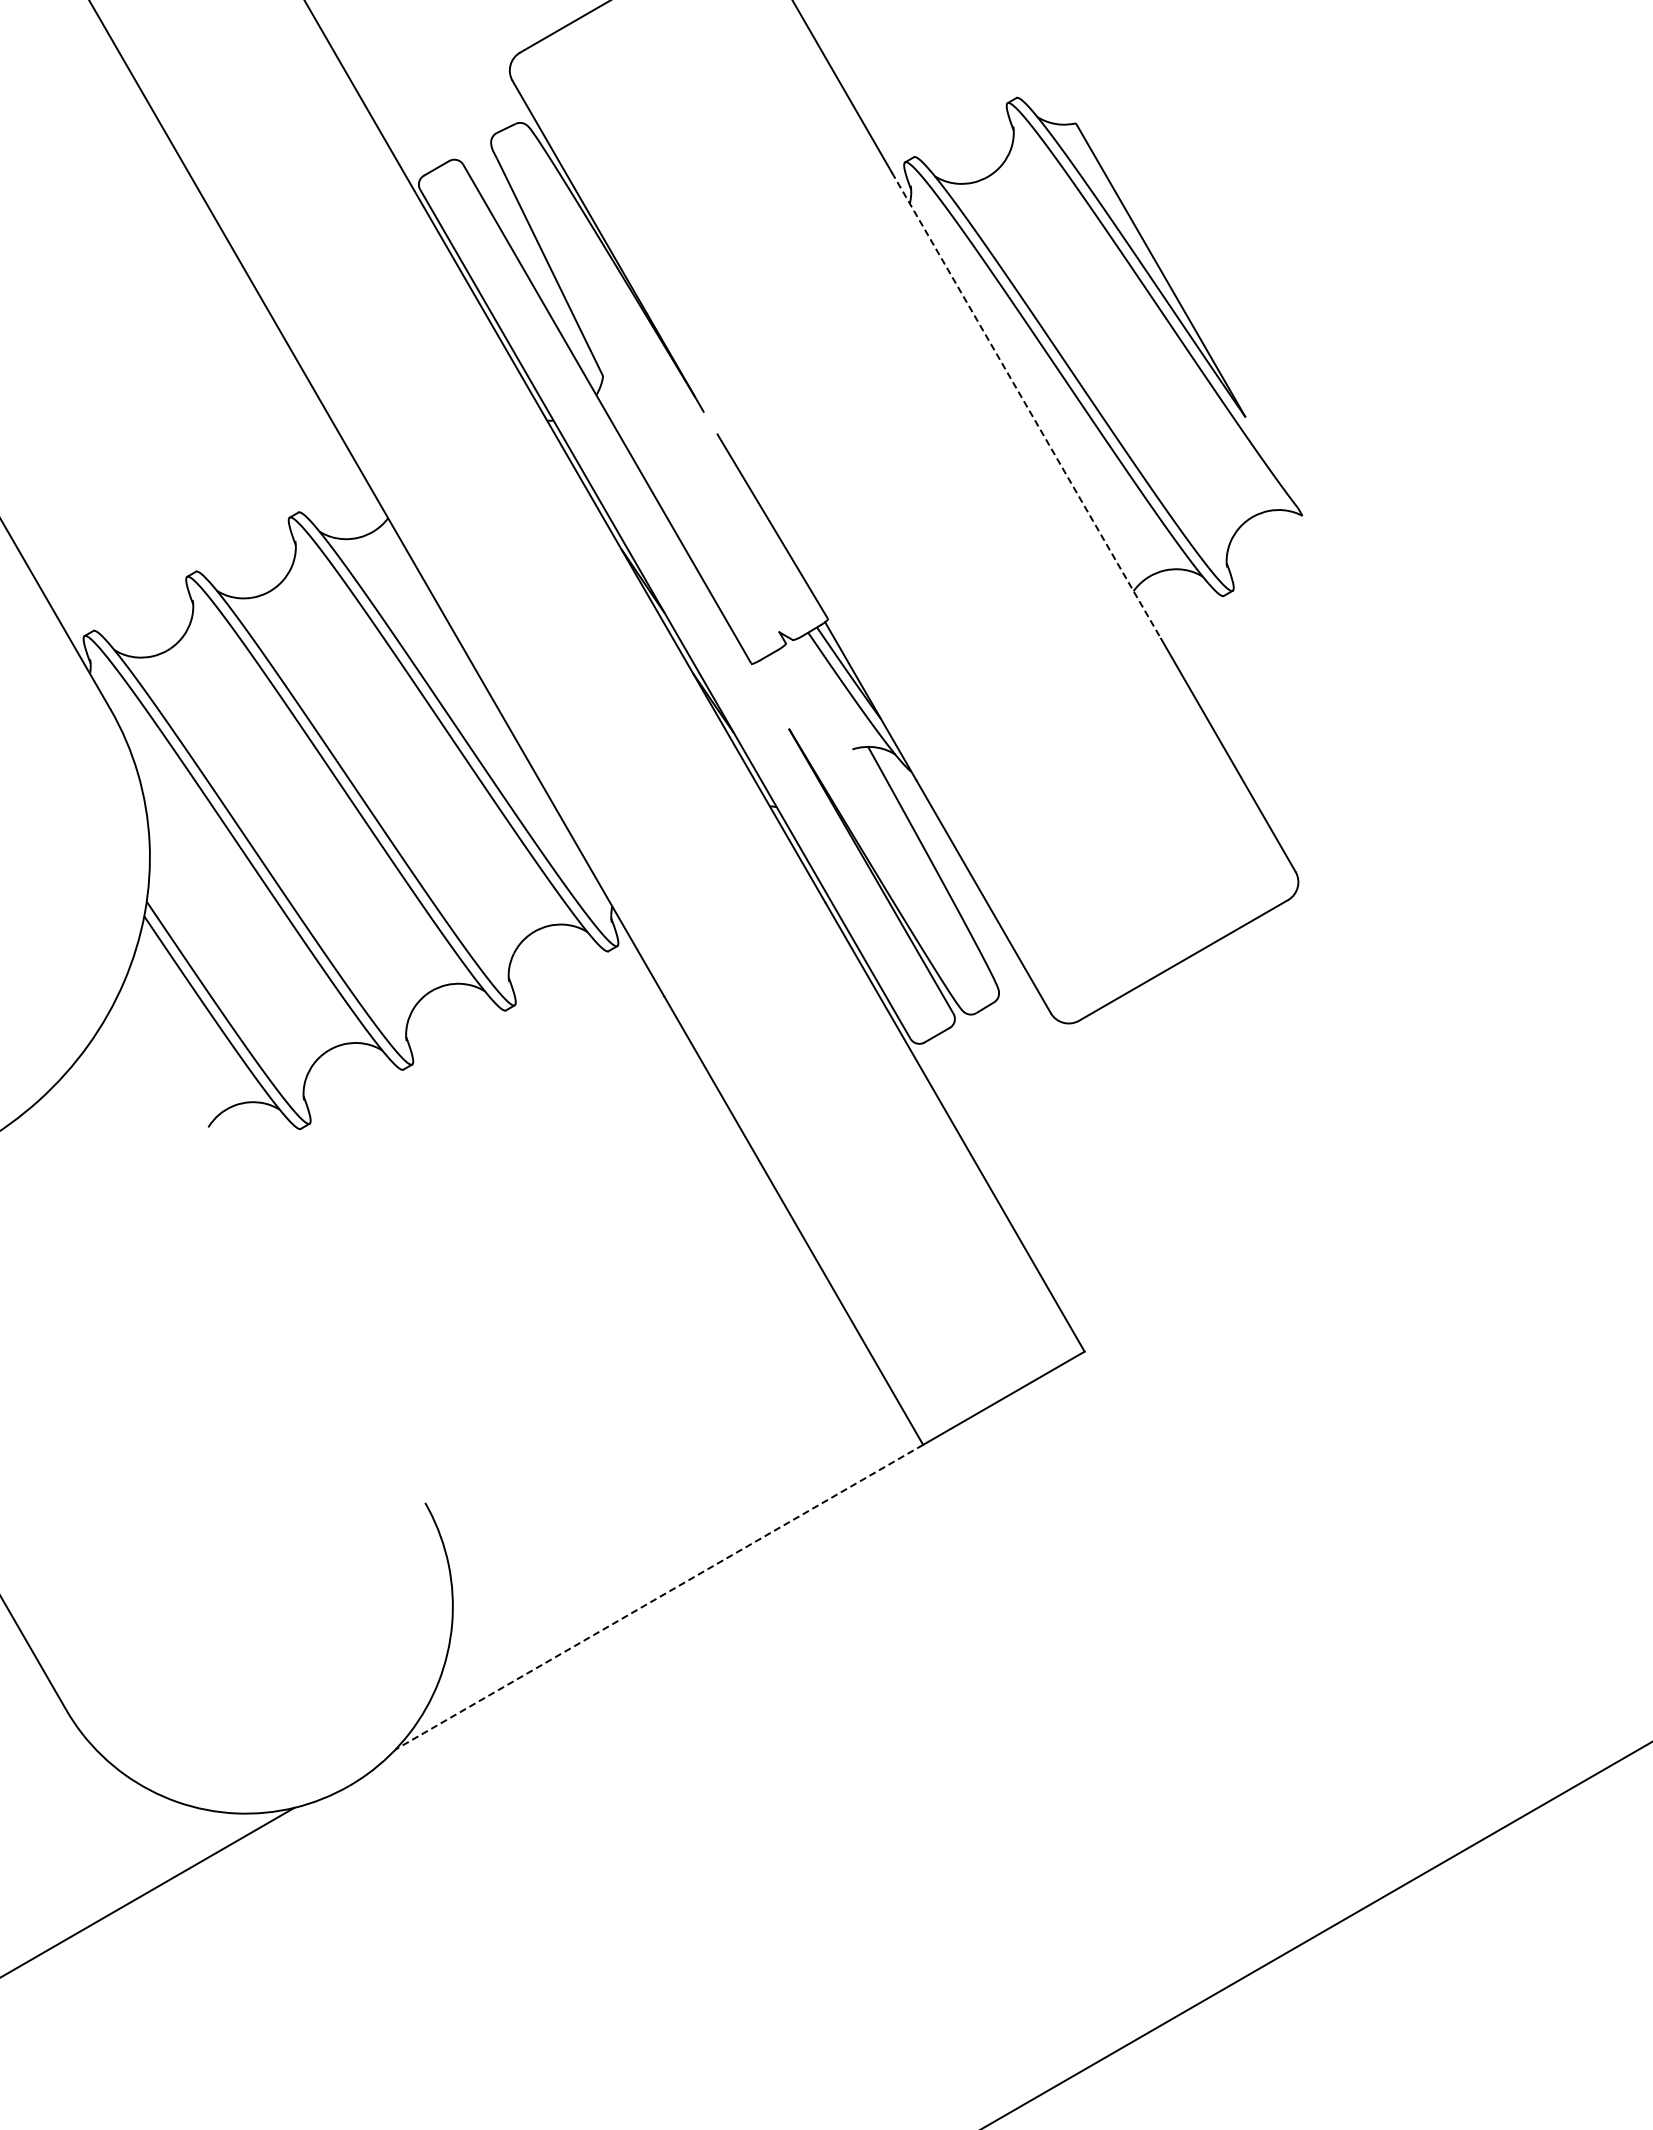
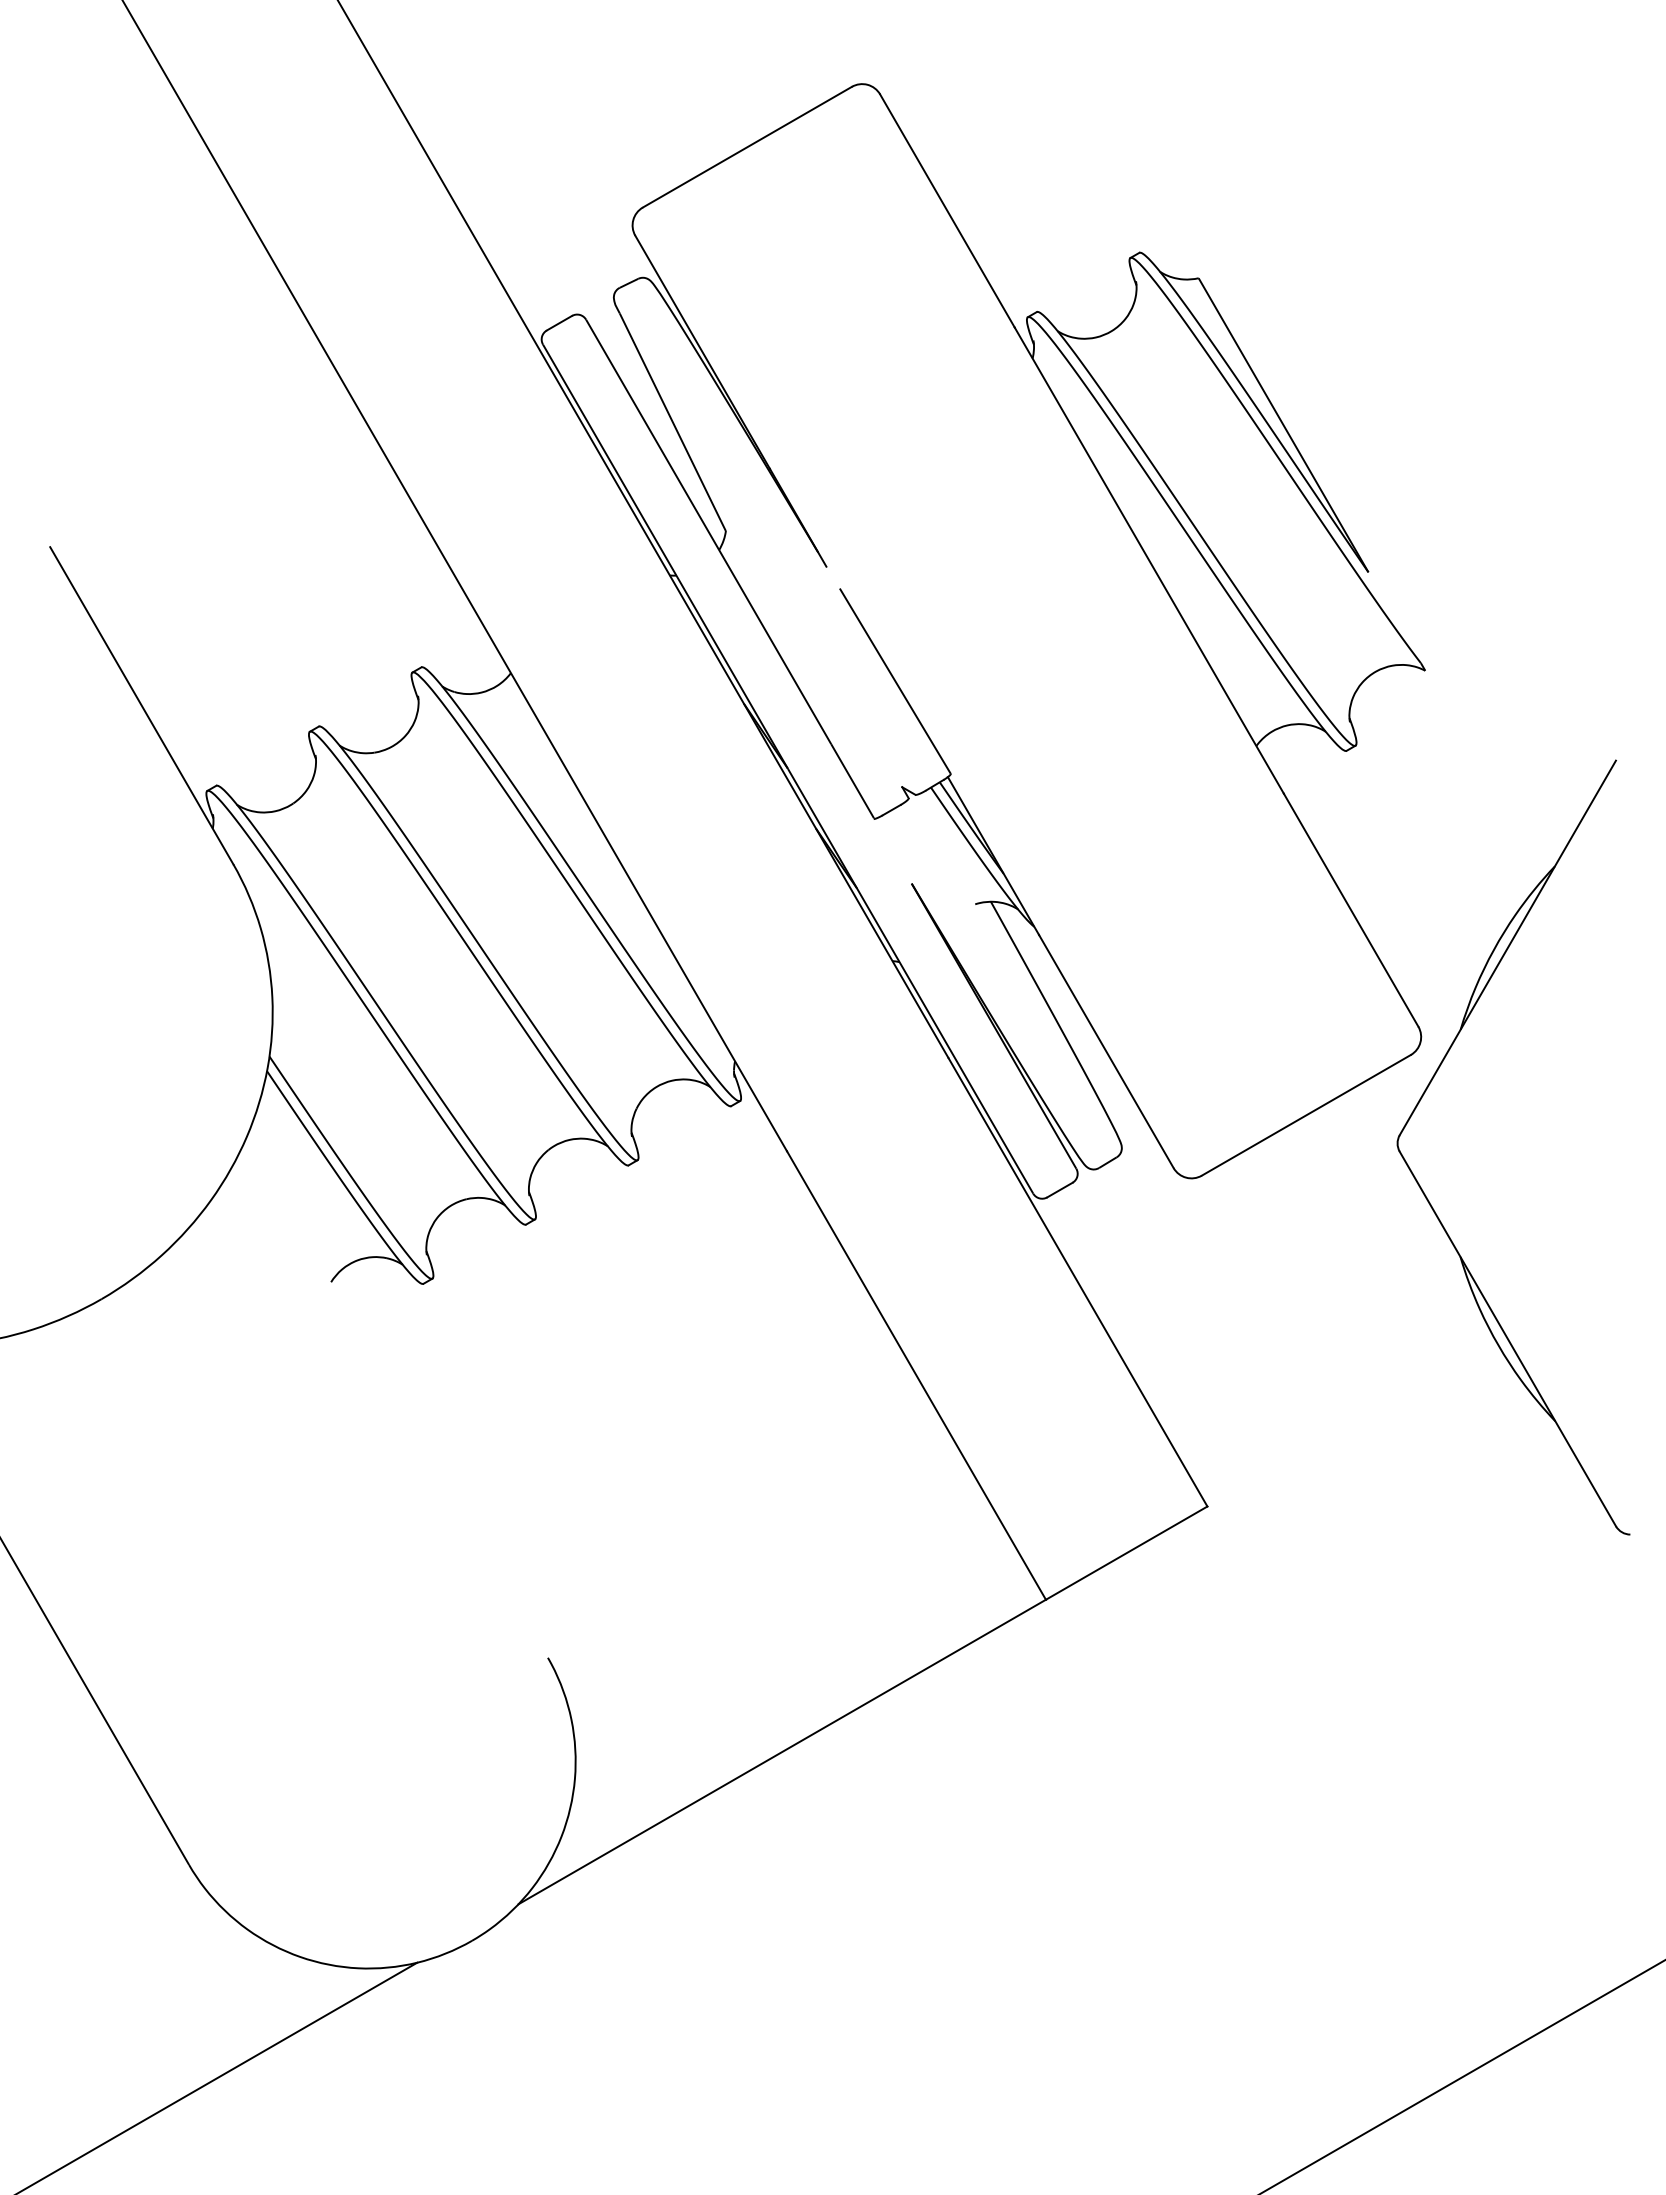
line: (1026, 406) -> (1149, 561), dashed -> solid
part: (1303, 1040) -> (1426, 1195), added
line: (659, 1597) -> (782, 1752), dashed -> solid

